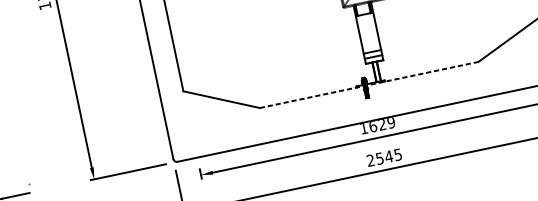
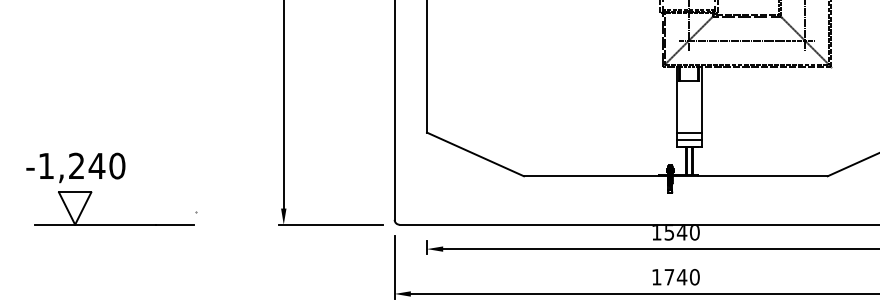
line: (368, 85) -> (675, 176), dashed -> solid
text: (381, 125) -> (681, 233), 1629 -> 1540
text: (384, 157) -> (675, 276), 2545 -> 1740

